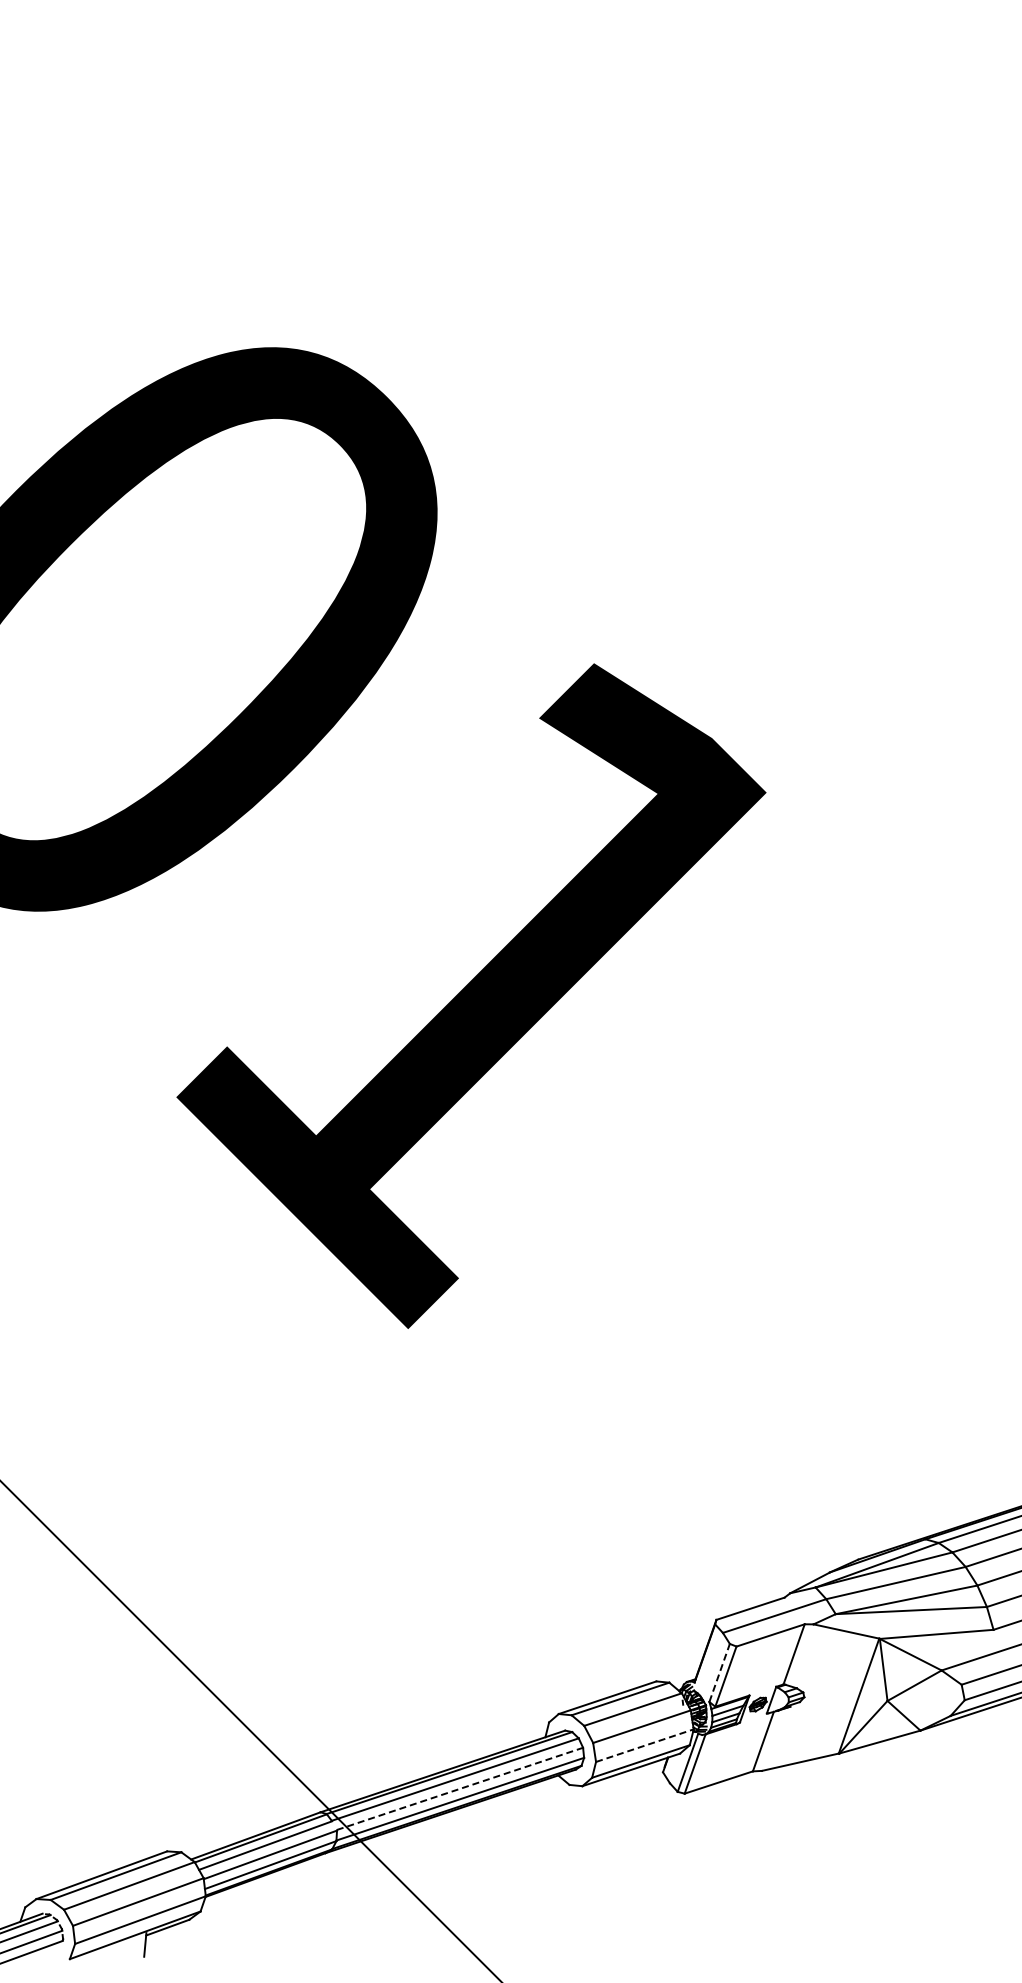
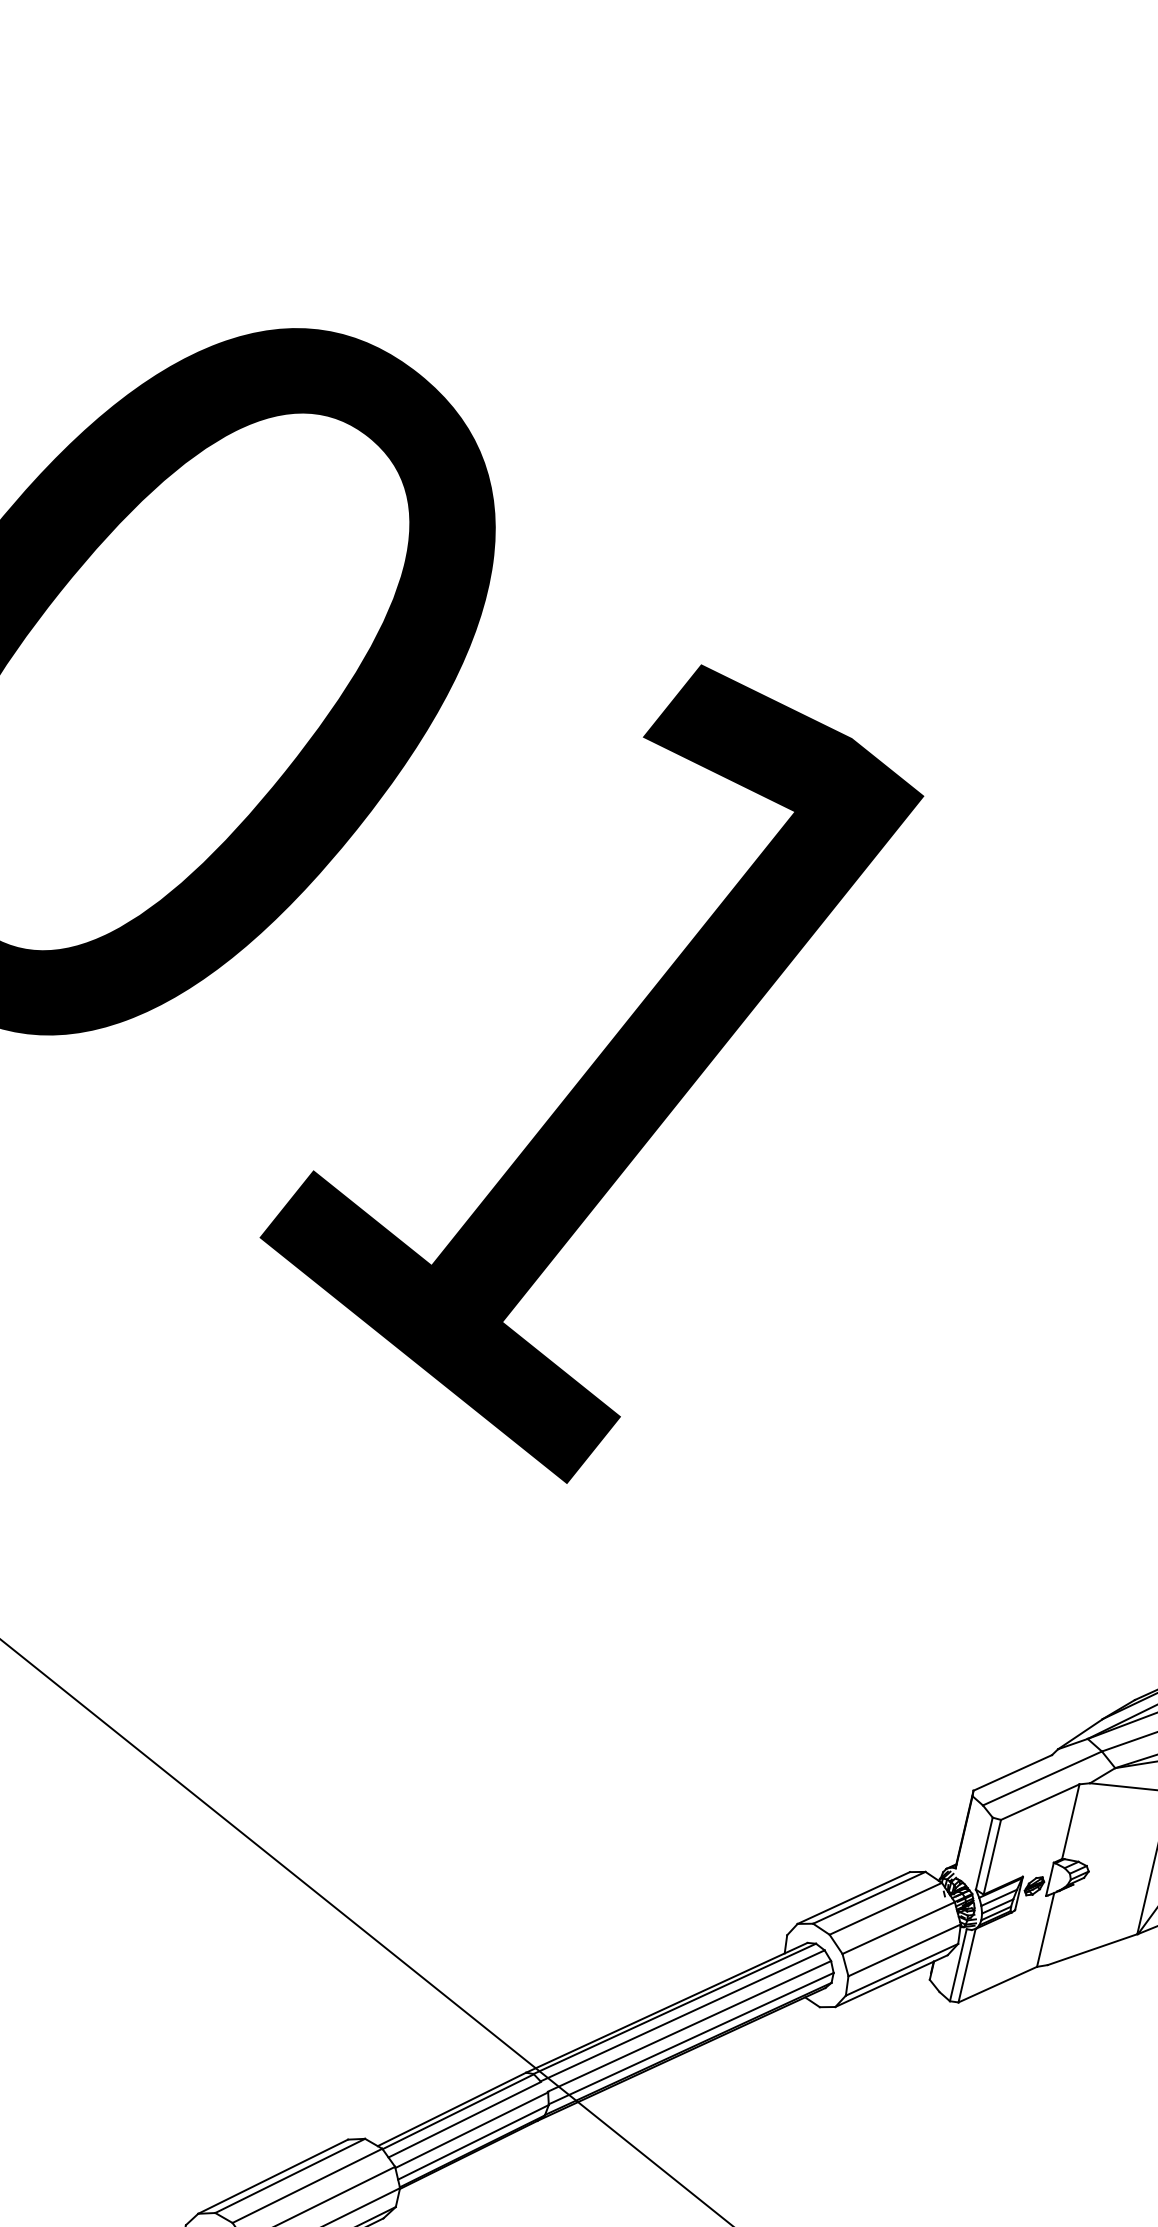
line: (719, 1672) -> (984, 1853), dashed -> solid
line: (645, 1745) -> (905, 1950), dashed -> solid
line: (459, 1788) -> (688, 2025), dashed -> solid

